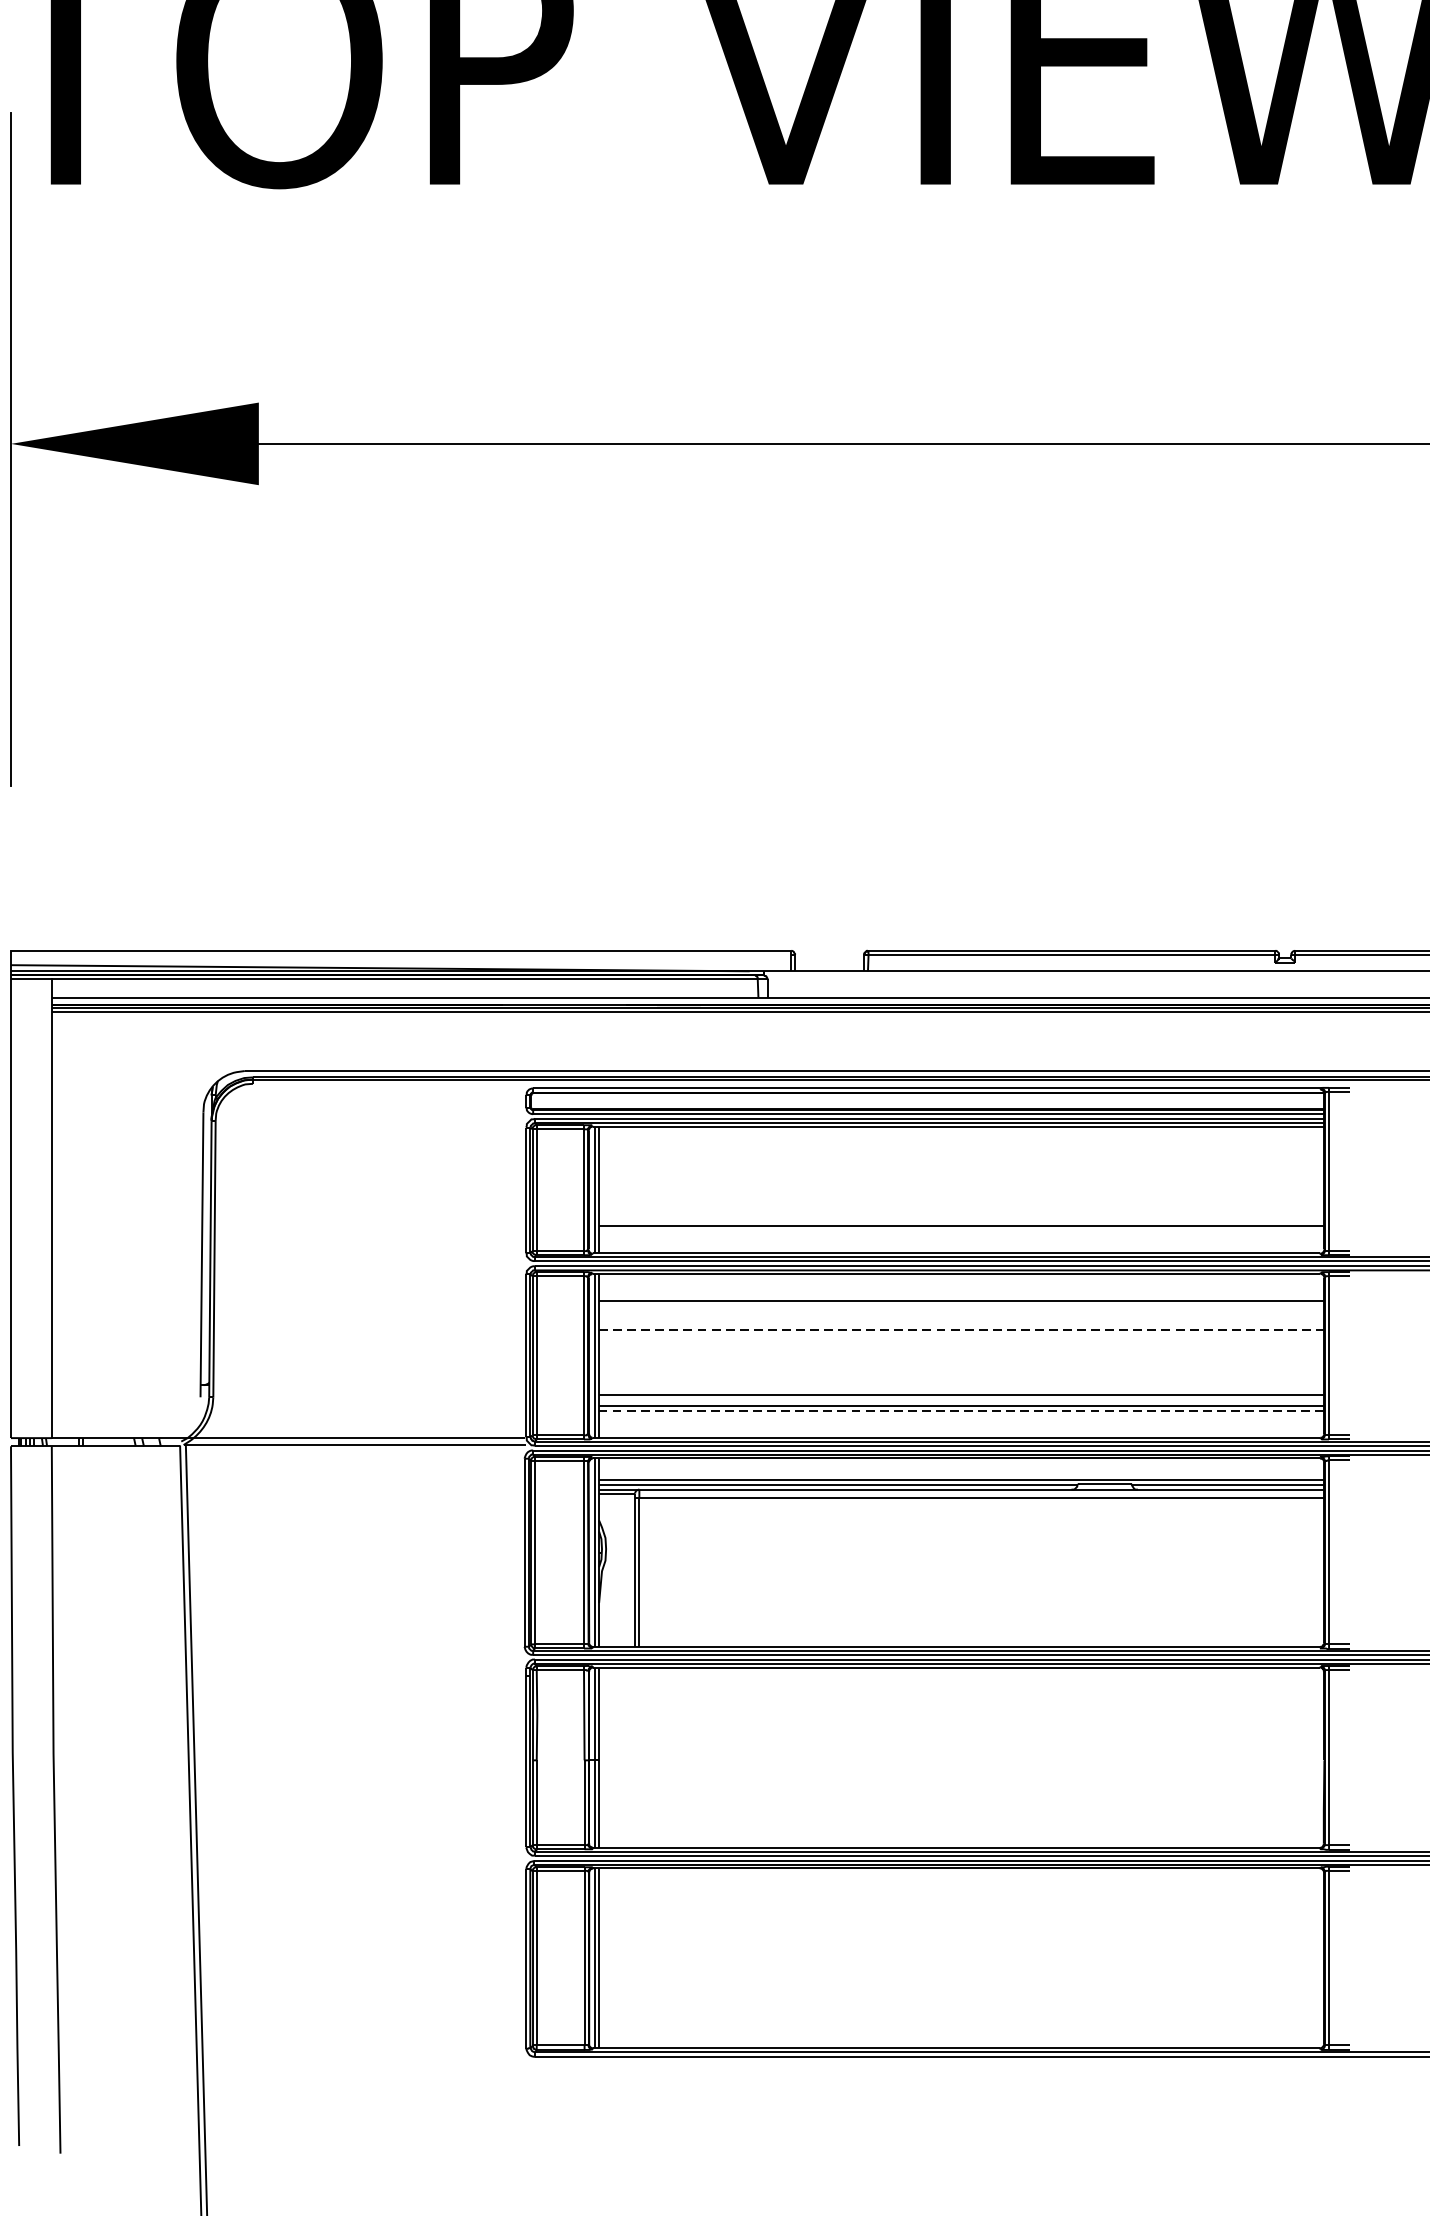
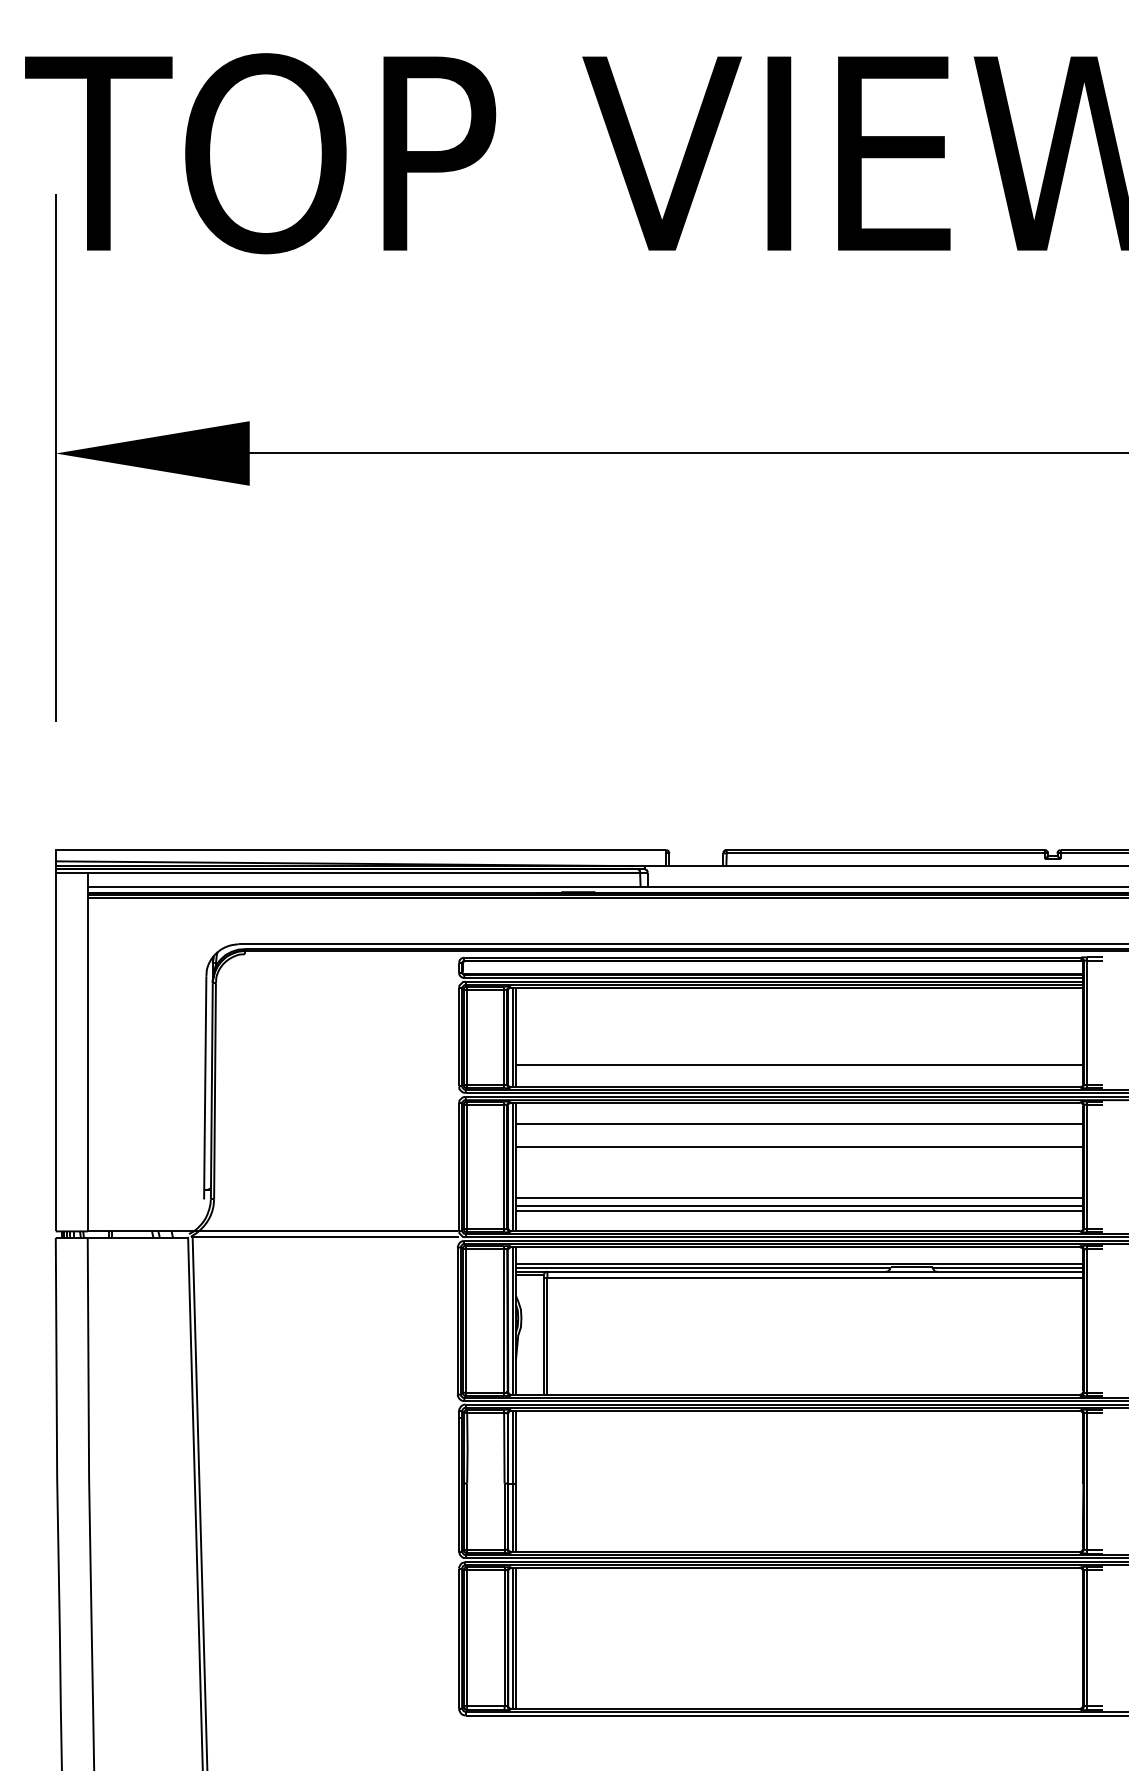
line: (961, 1330) -> (799, 1147), dashed -> solid
line: (961, 1411) -> (799, 1210), dashed -> solid

